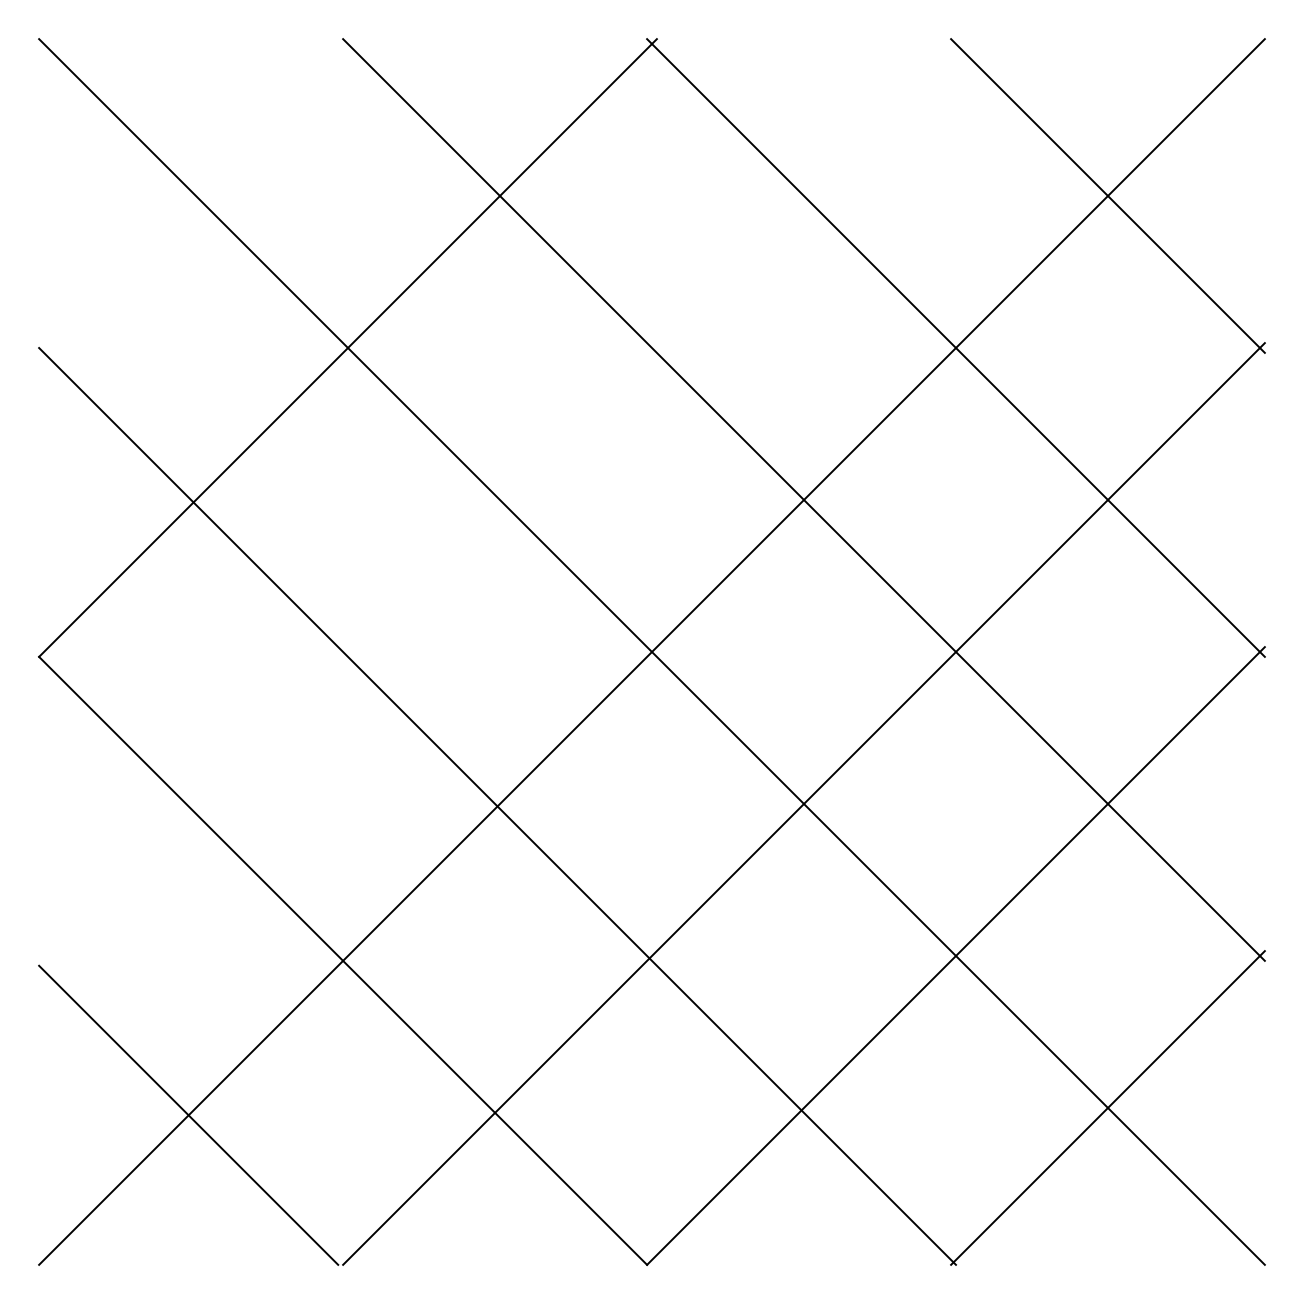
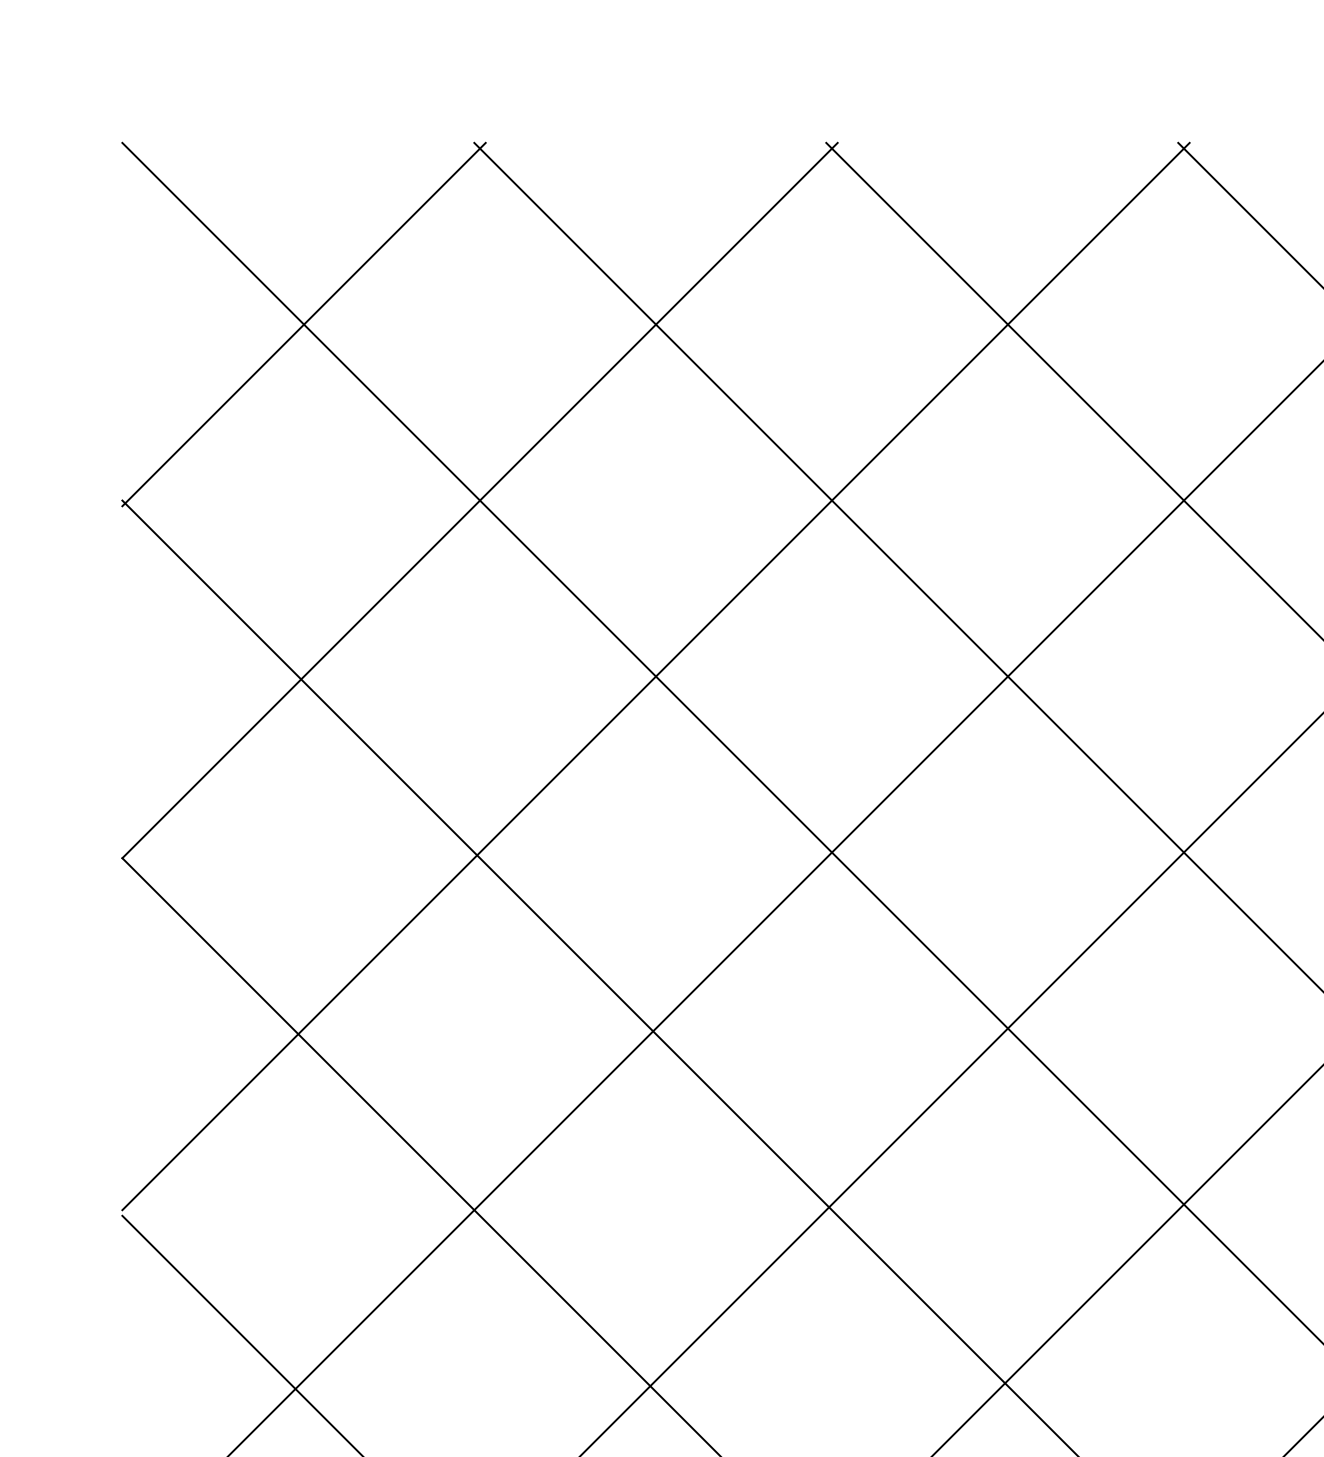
line: (195, 195) -> (303, 323), added
line: (499, 499) -> (655, 675), added

